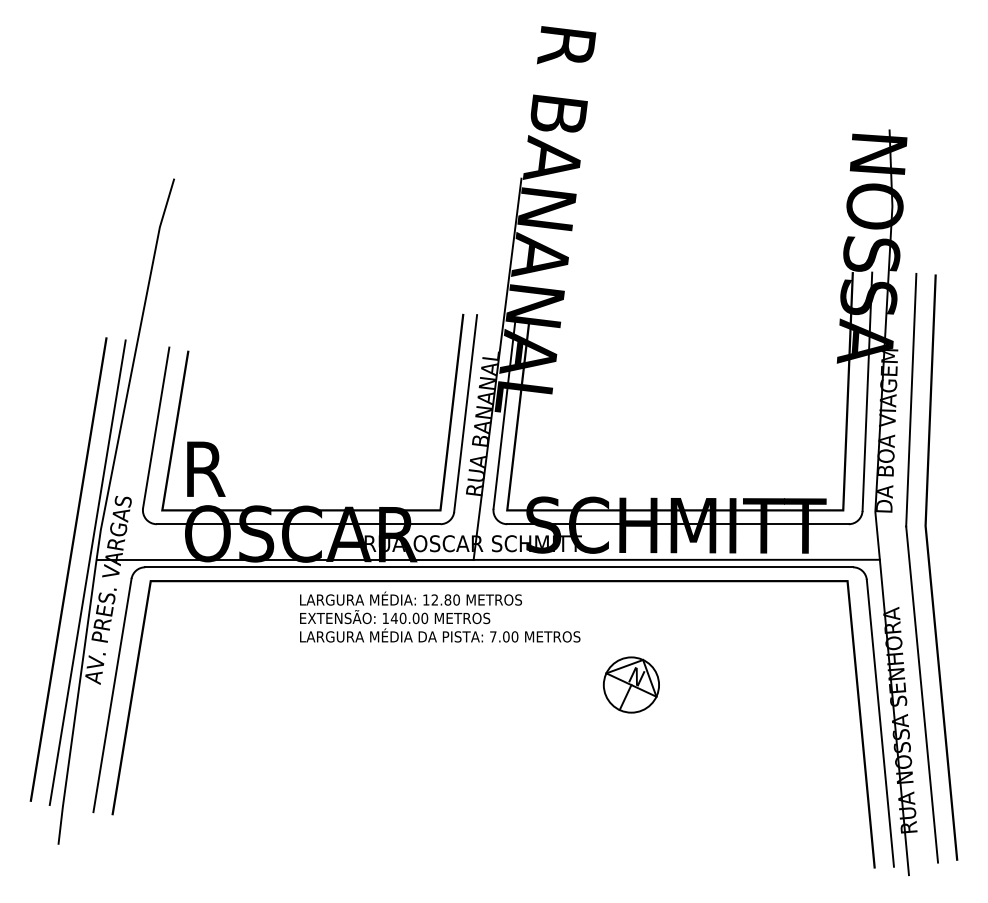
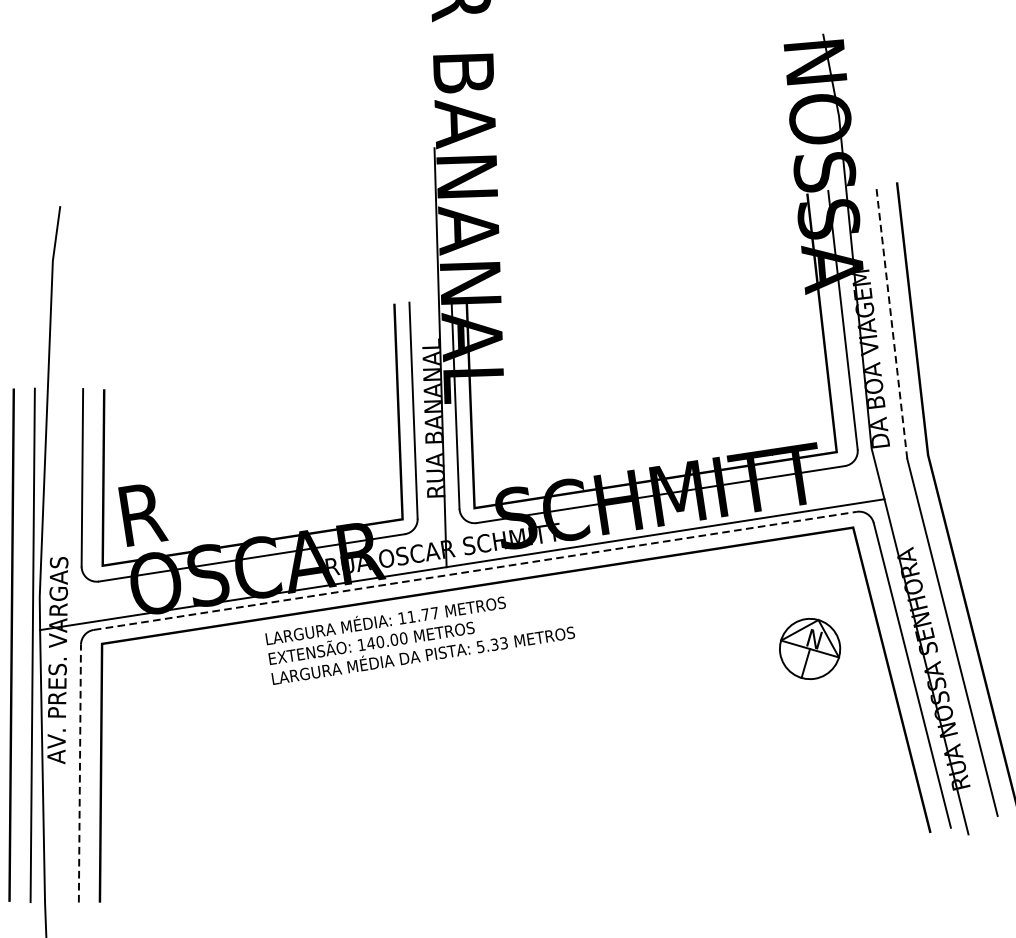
line: (911, 399) -> (891, 321), solid -> dashed
line: (499, 567) -> (475, 571), solid -> dashed
text: (445, 599) -> (422, 614), 12.80 -> 11.77
text: (504, 636) -> (492, 644), 7.00 -> 5.33
part: (630, 684) -> (808, 648), moved
line: (112, 695) -> (79, 773), solid -> dashed

